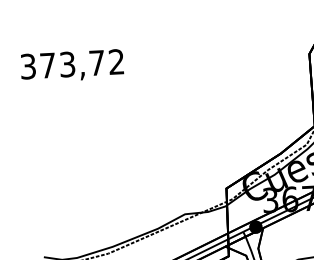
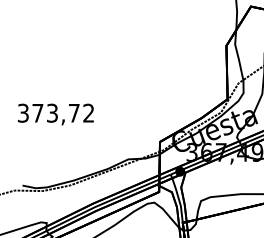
text: (71, 66) -> (55, 114), moved

